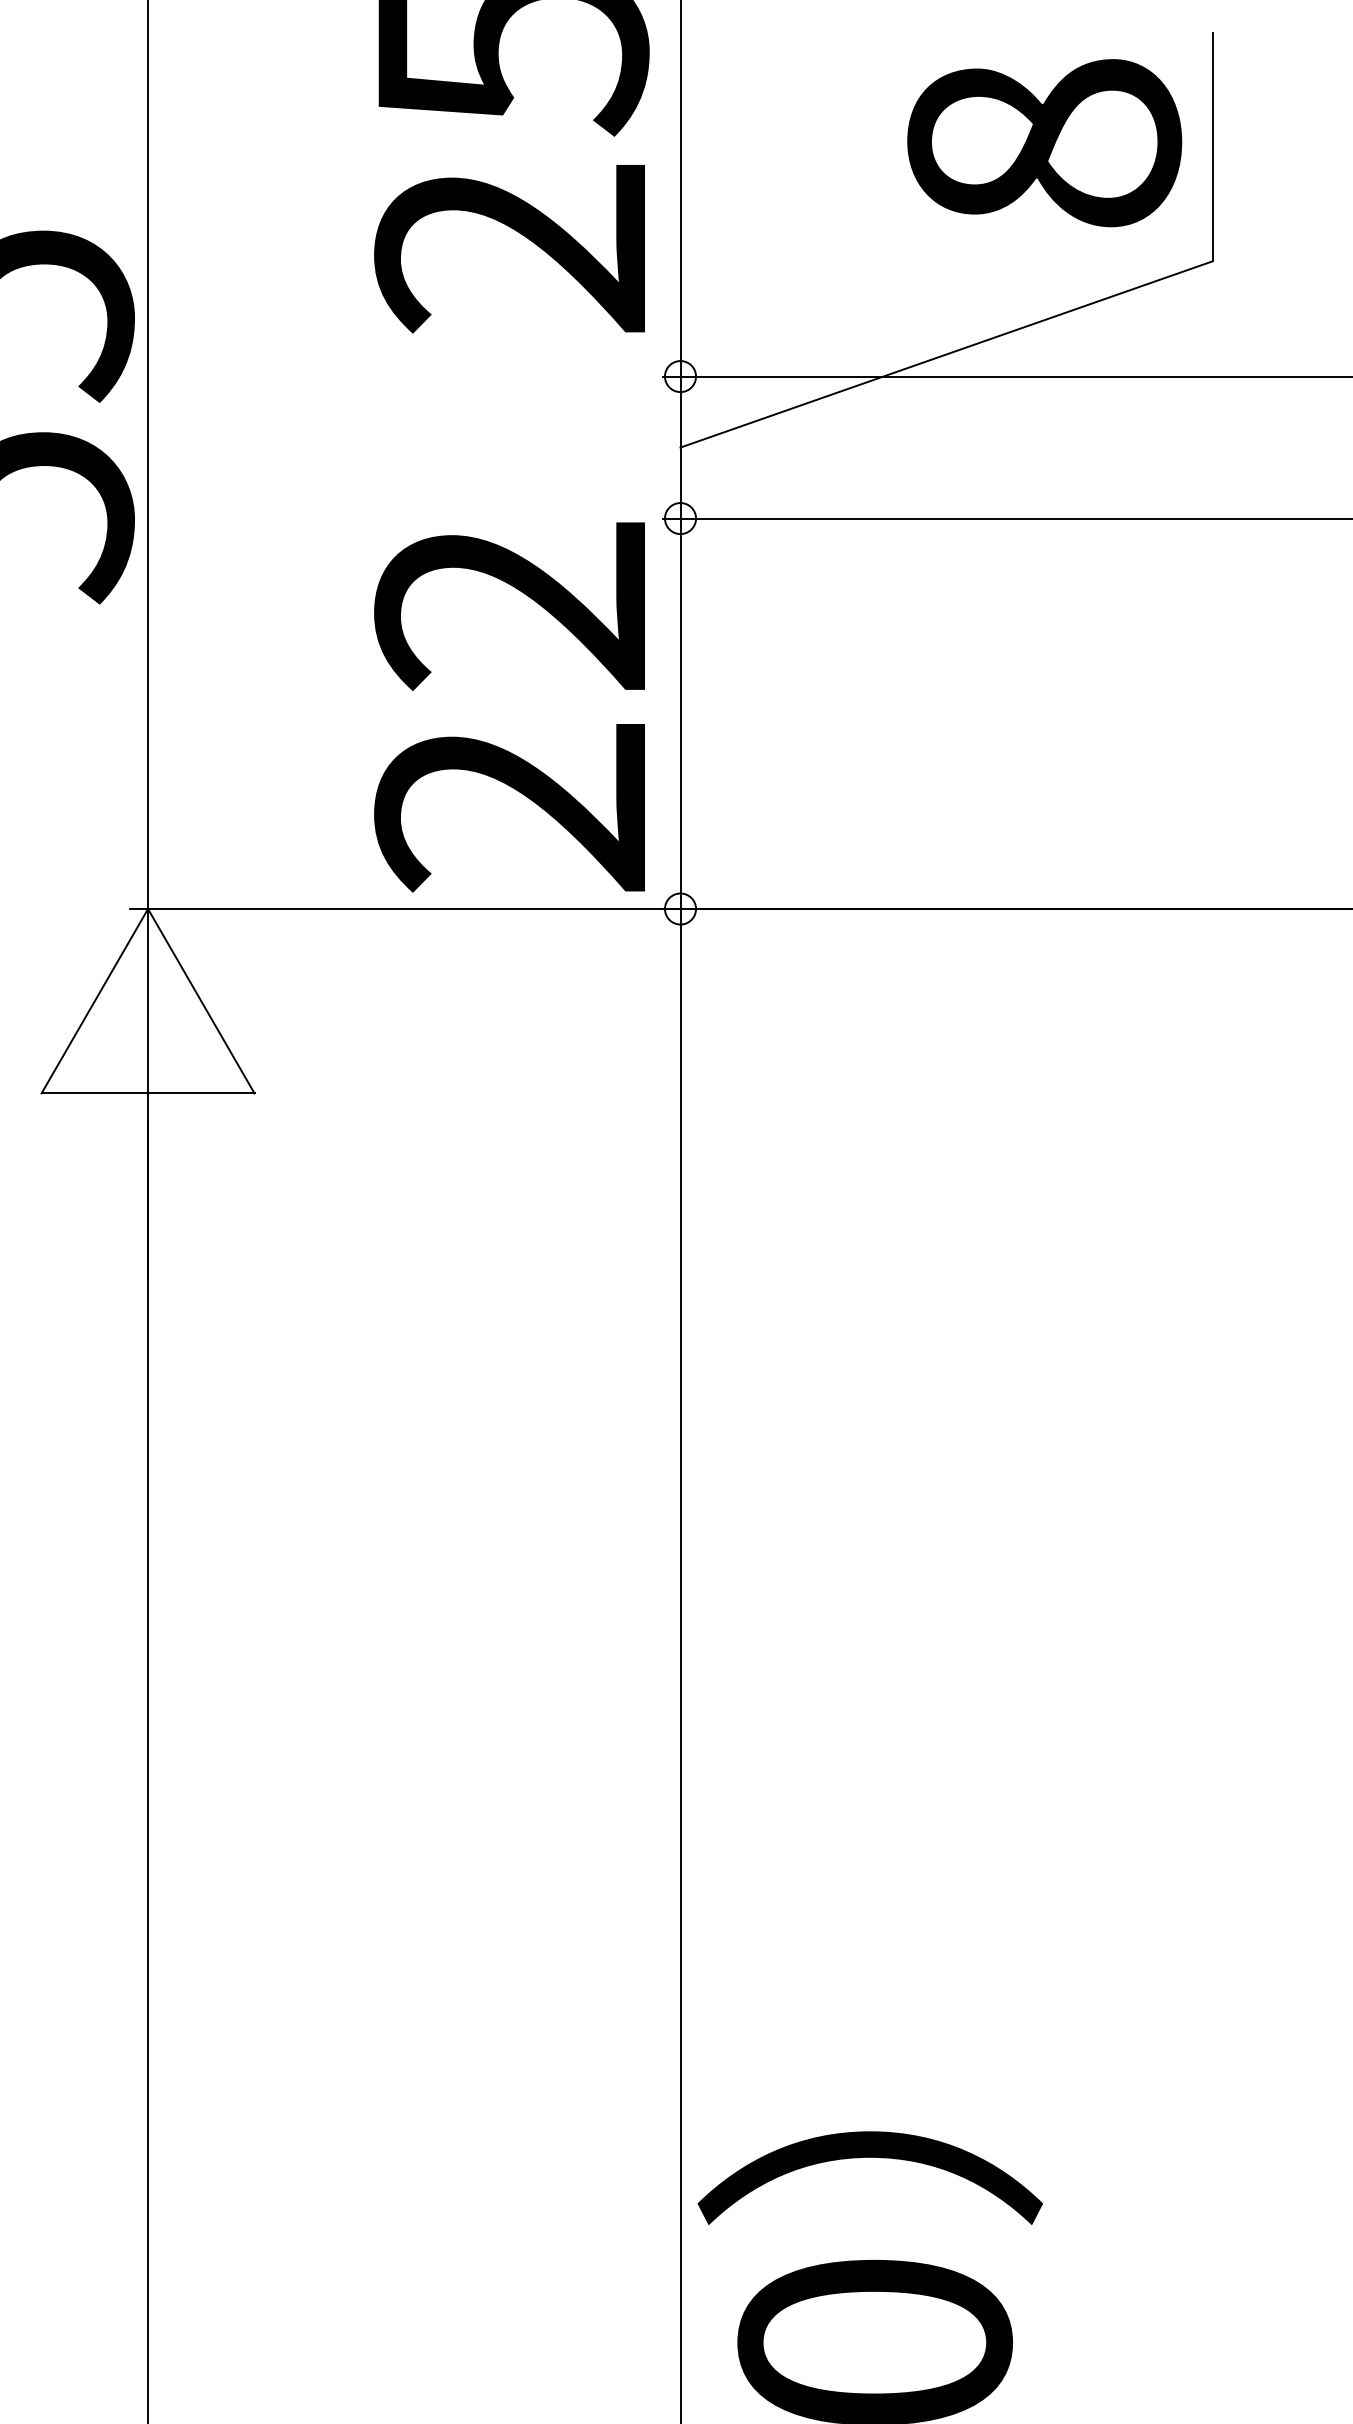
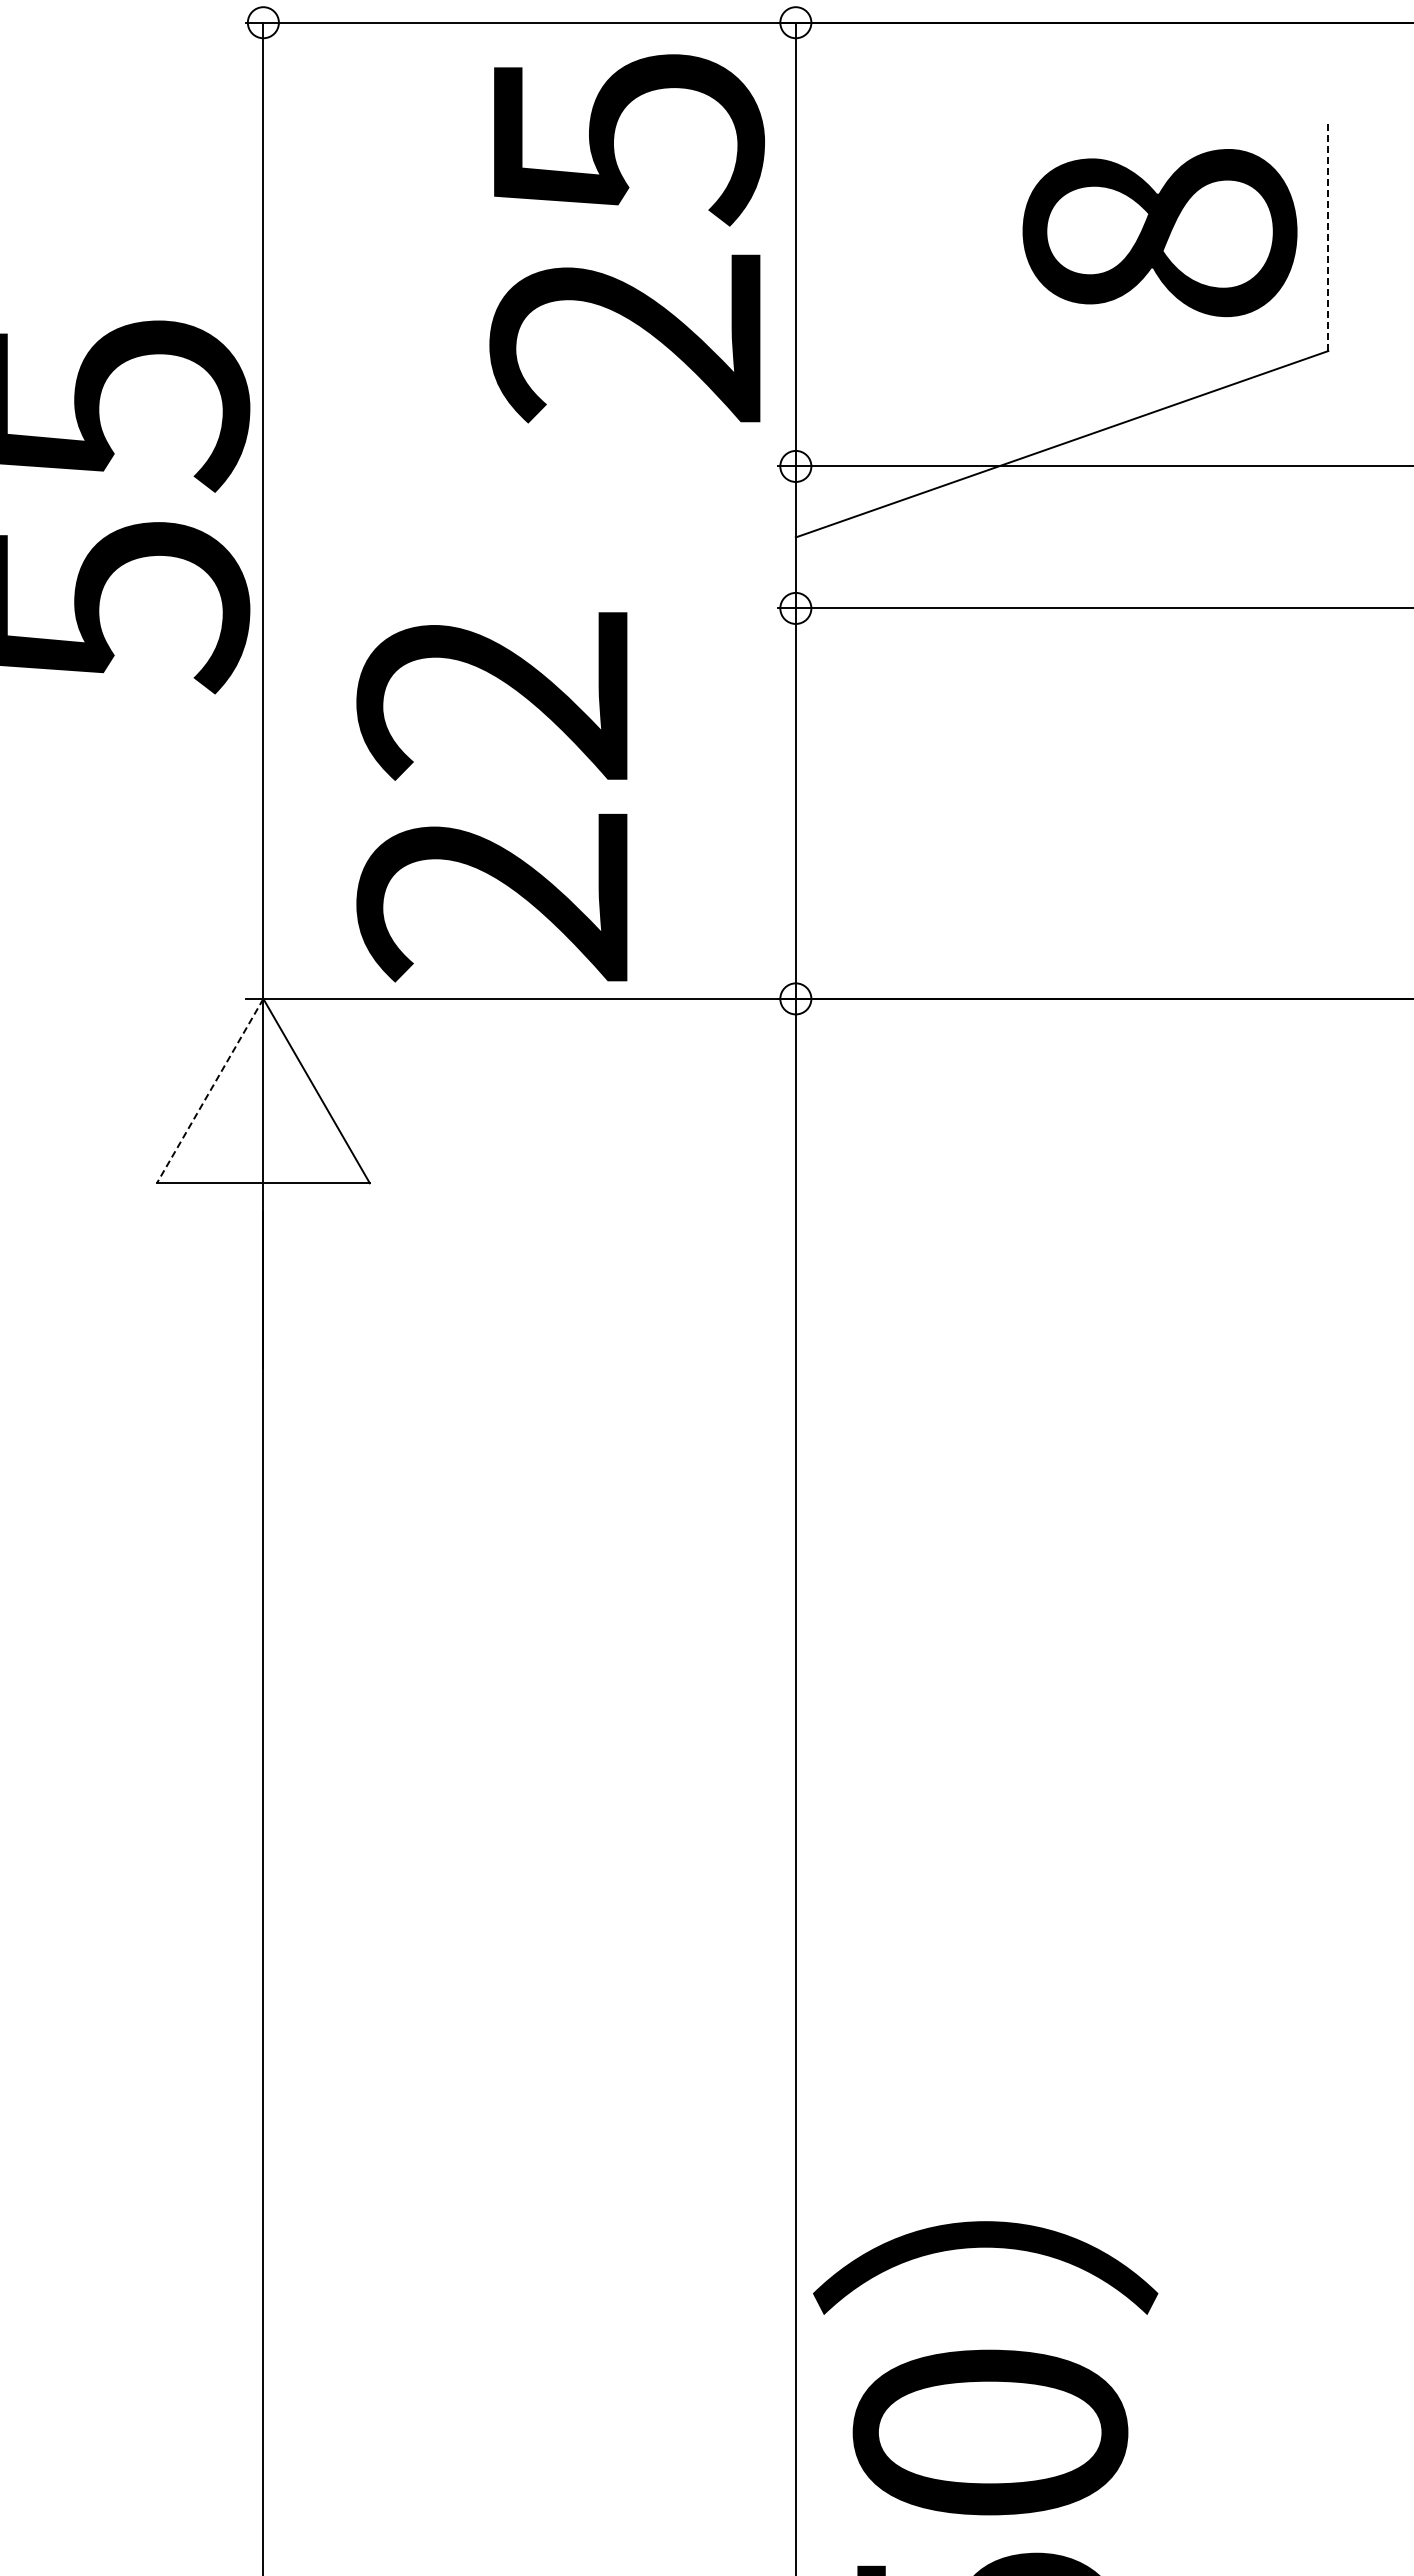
line: (1213, 146) -> (1328, 236), solid -> dashed
text: (509, 707) -> (491, 797), moved
line: (94, 1001) -> (209, 1091), solid -> dashed

